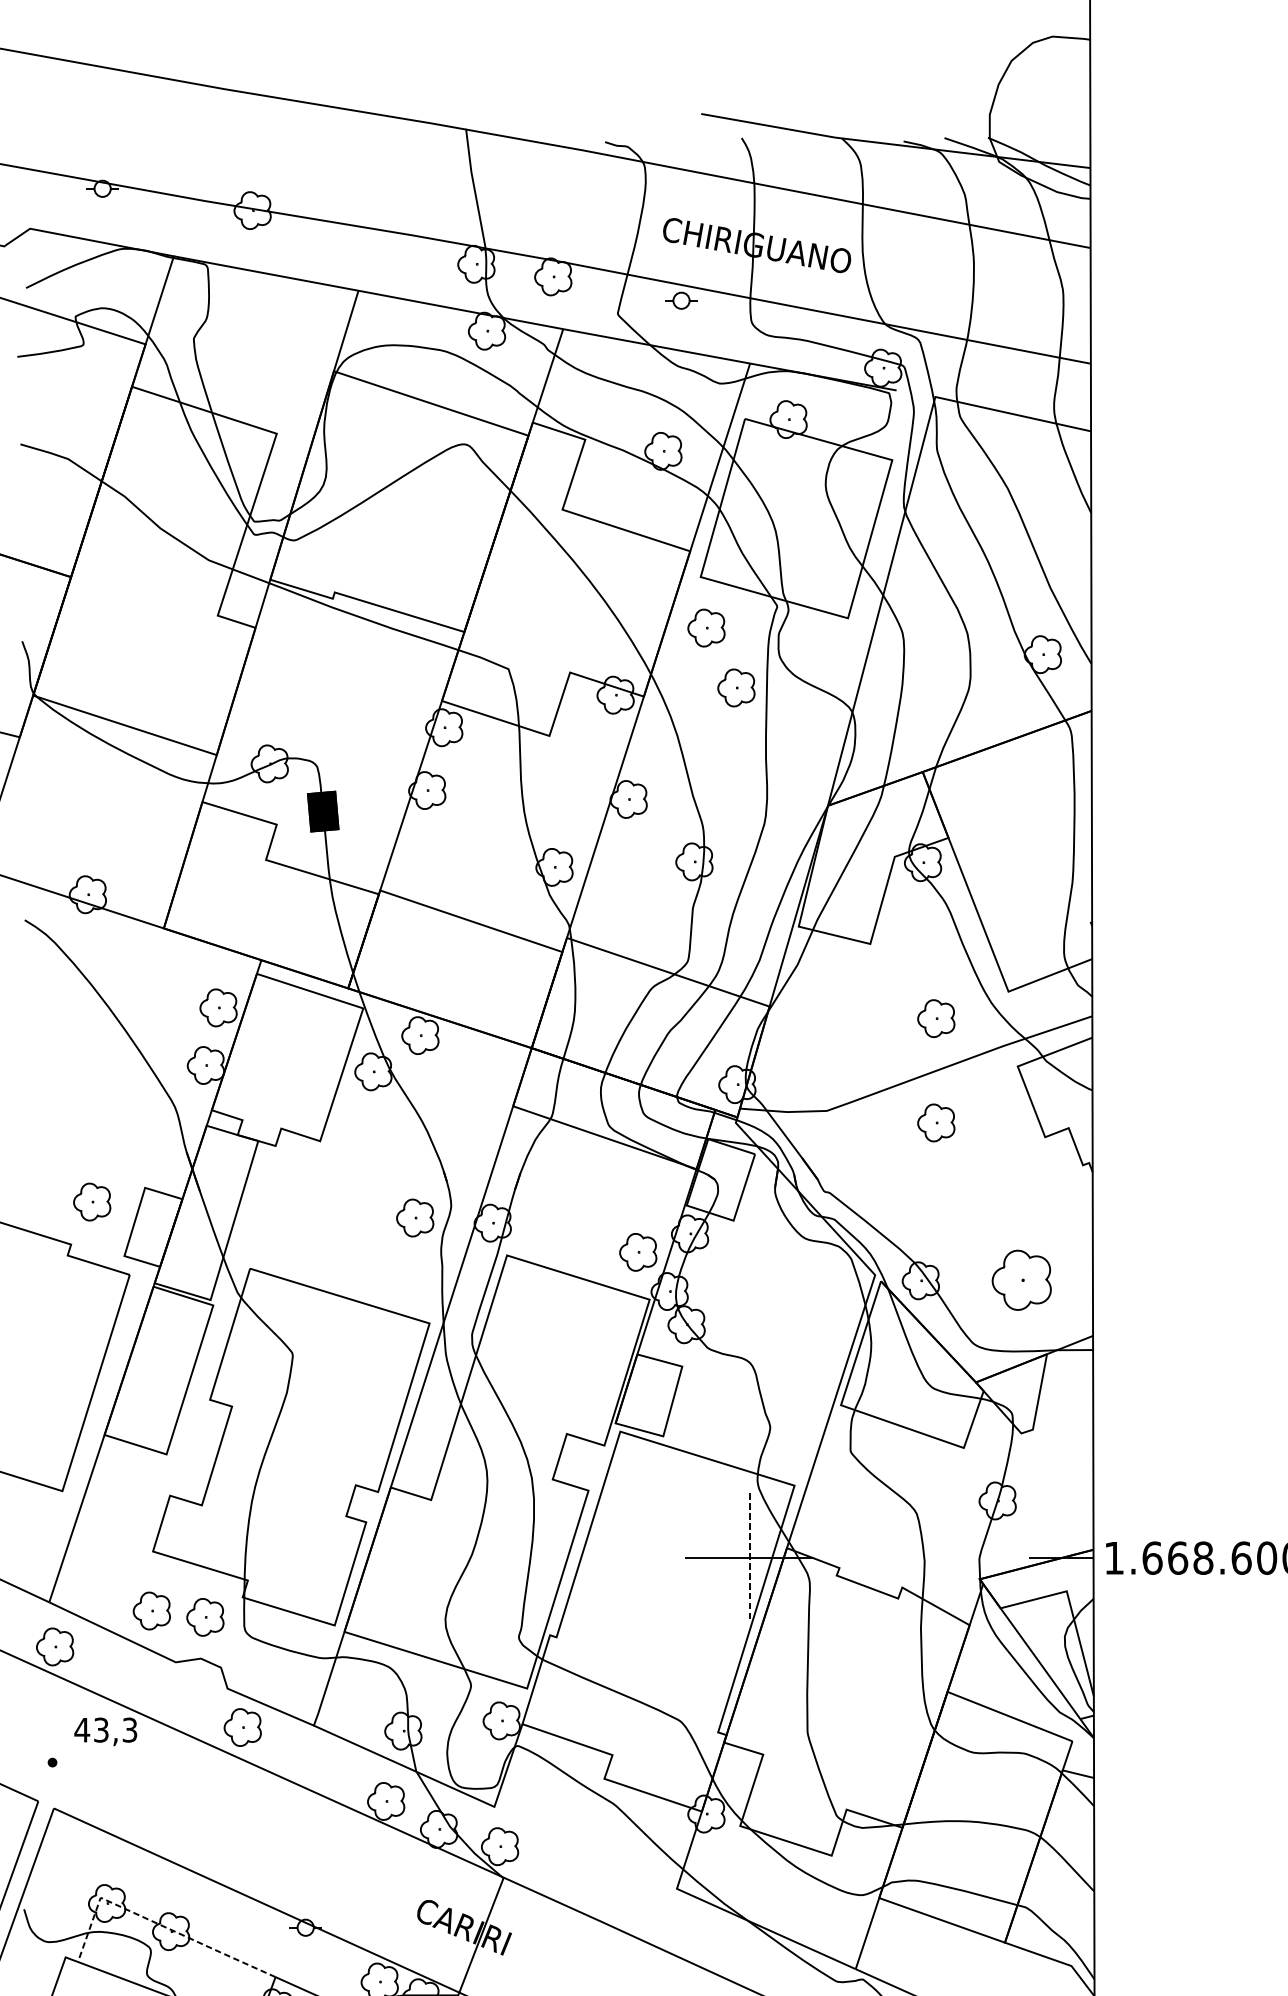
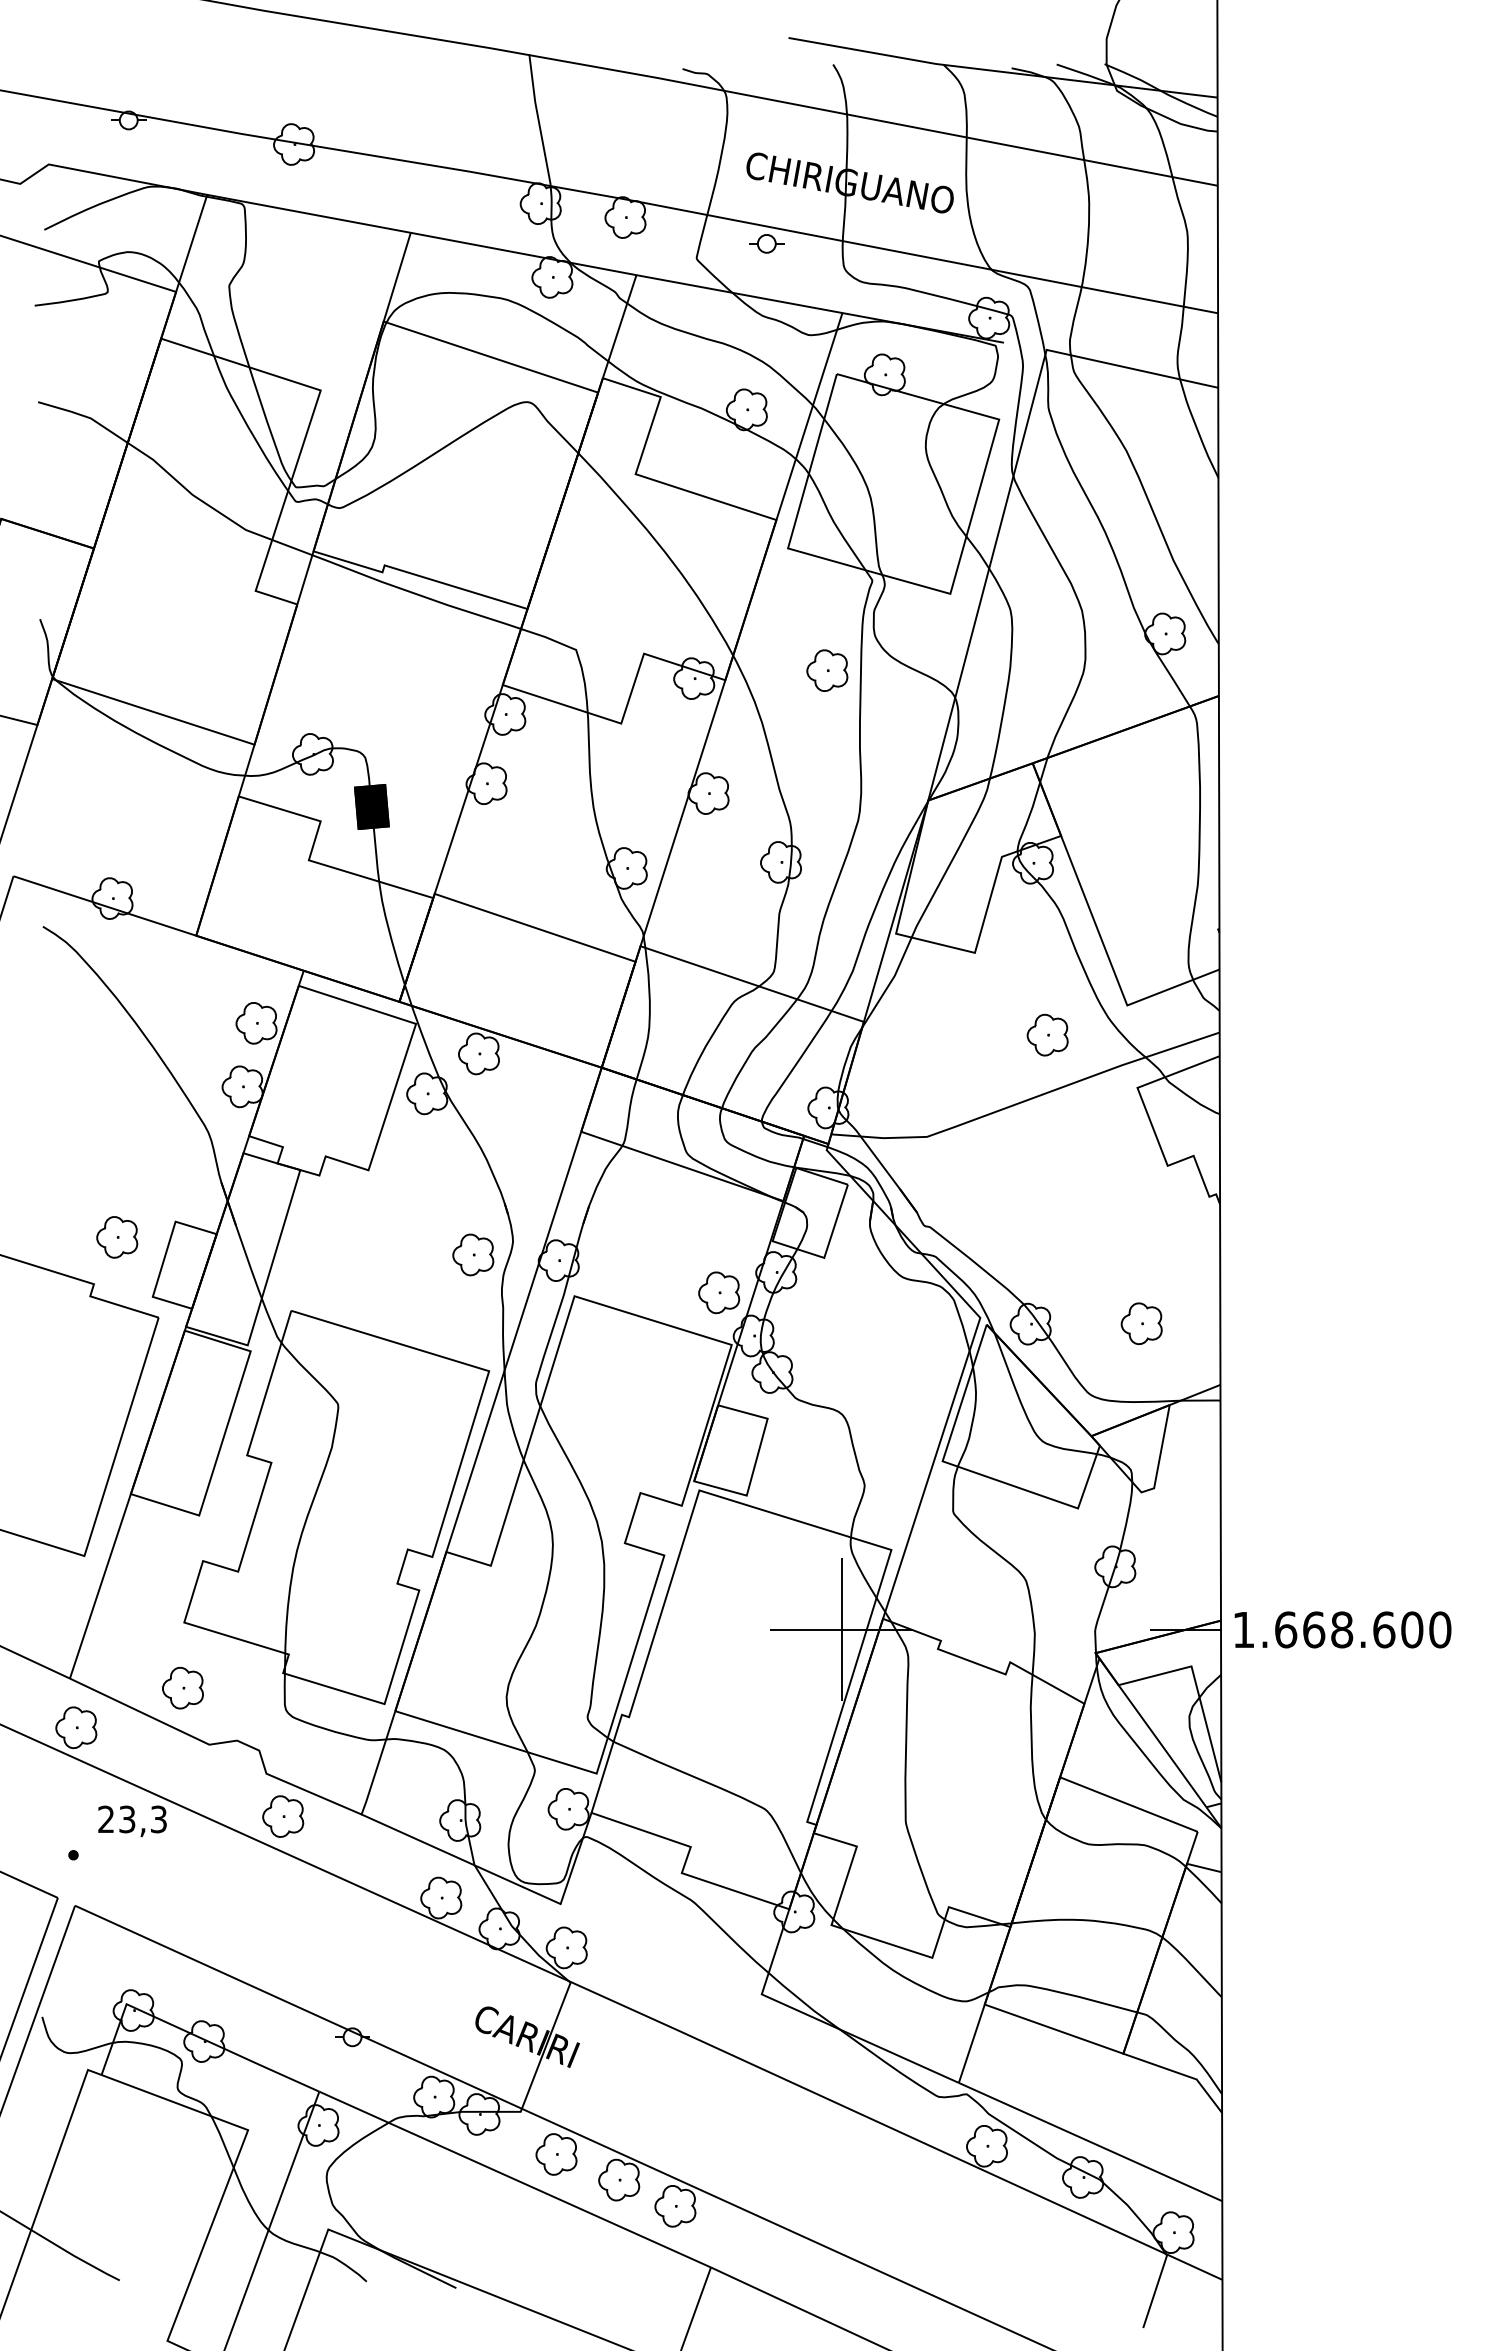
part: (706, 627) -> (794, 604), removed
part: (936, 1123) -> (1047, 1150), removed
part: (1021, 1280) -> (1141, 1323), size x0.62
line: (749, 1557) -> (841, 1629), dashed -> solid
part: (204, 1617) -> (241, 1695), removed
text: (81, 1729) -> (105, 1818), 43,3 -> 23,3
line: (156, 1923) -> (188, 2032), dashed -> solid

